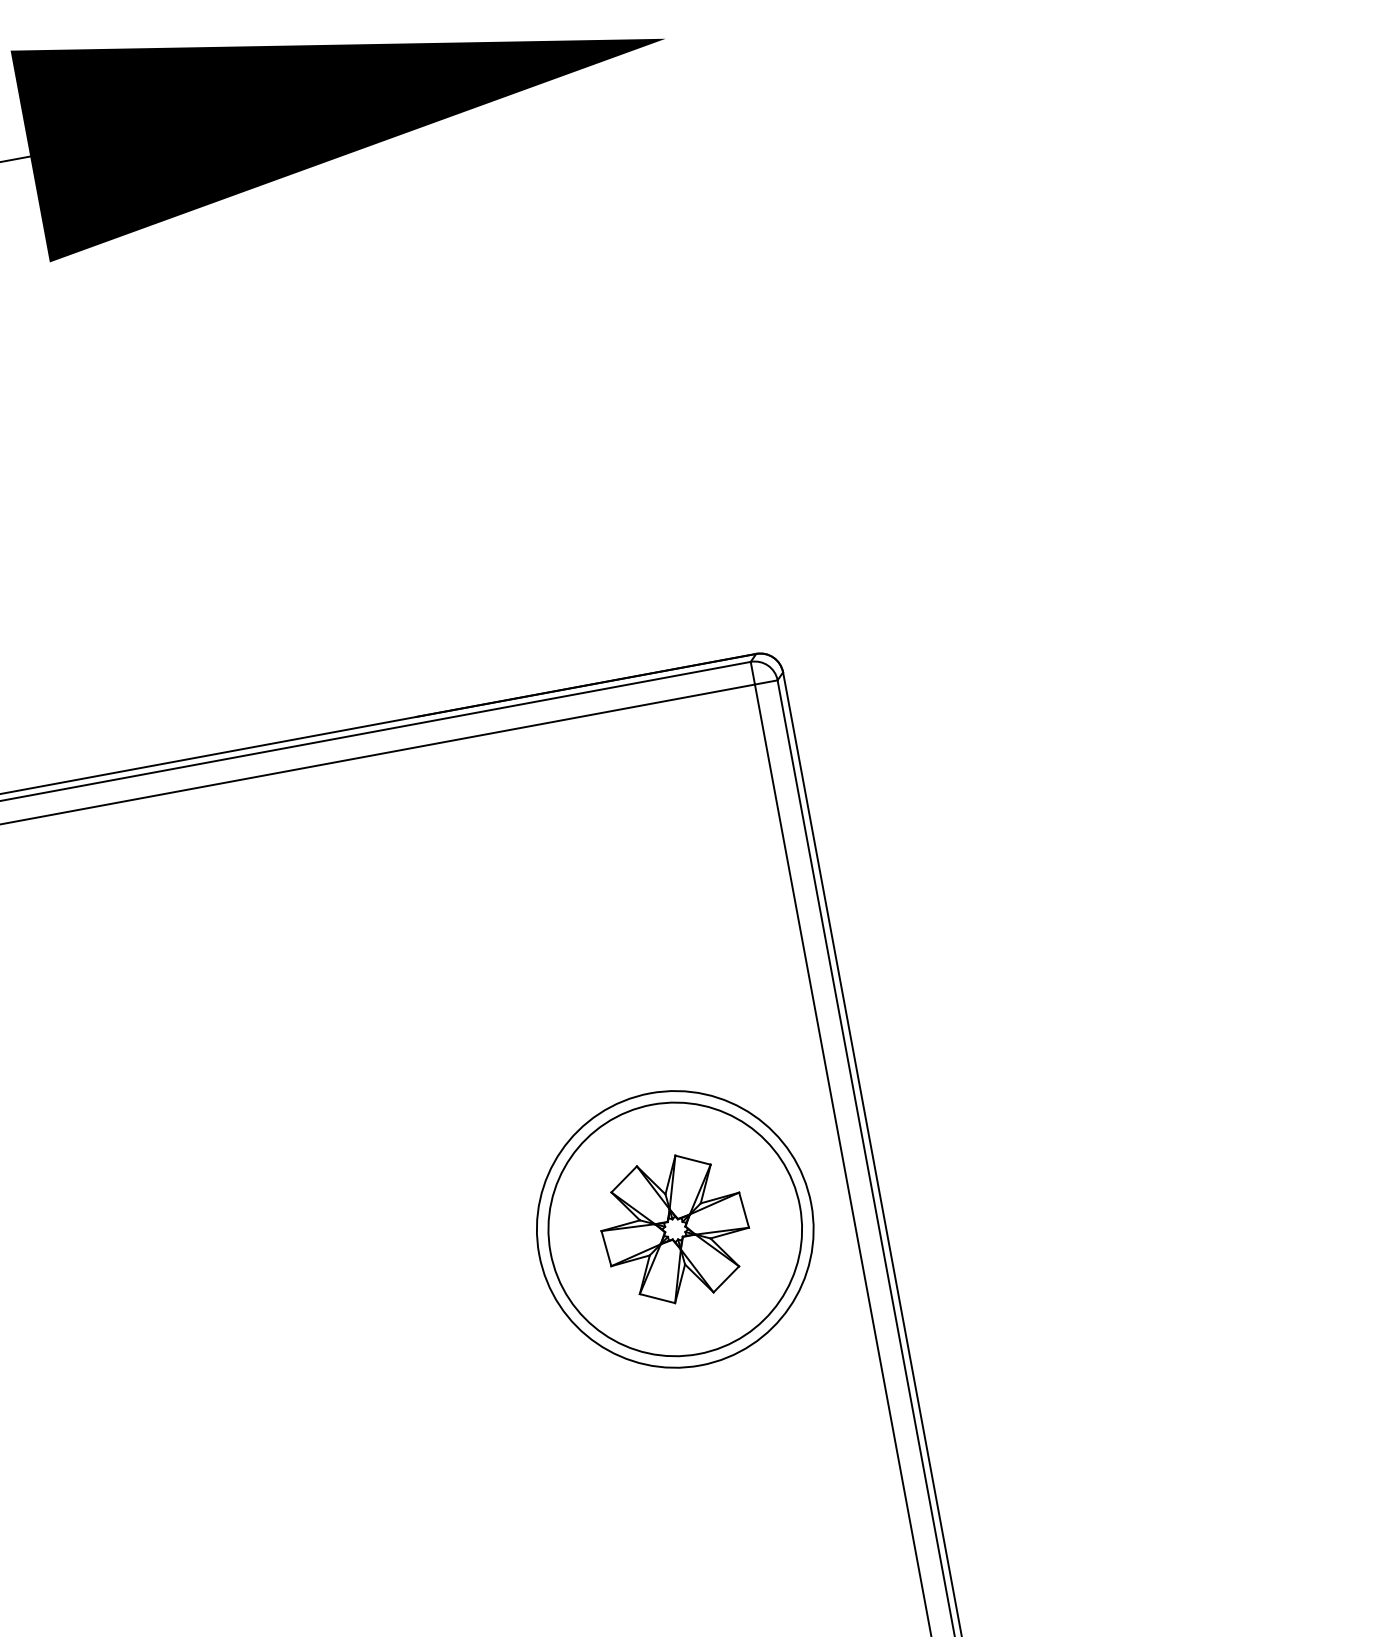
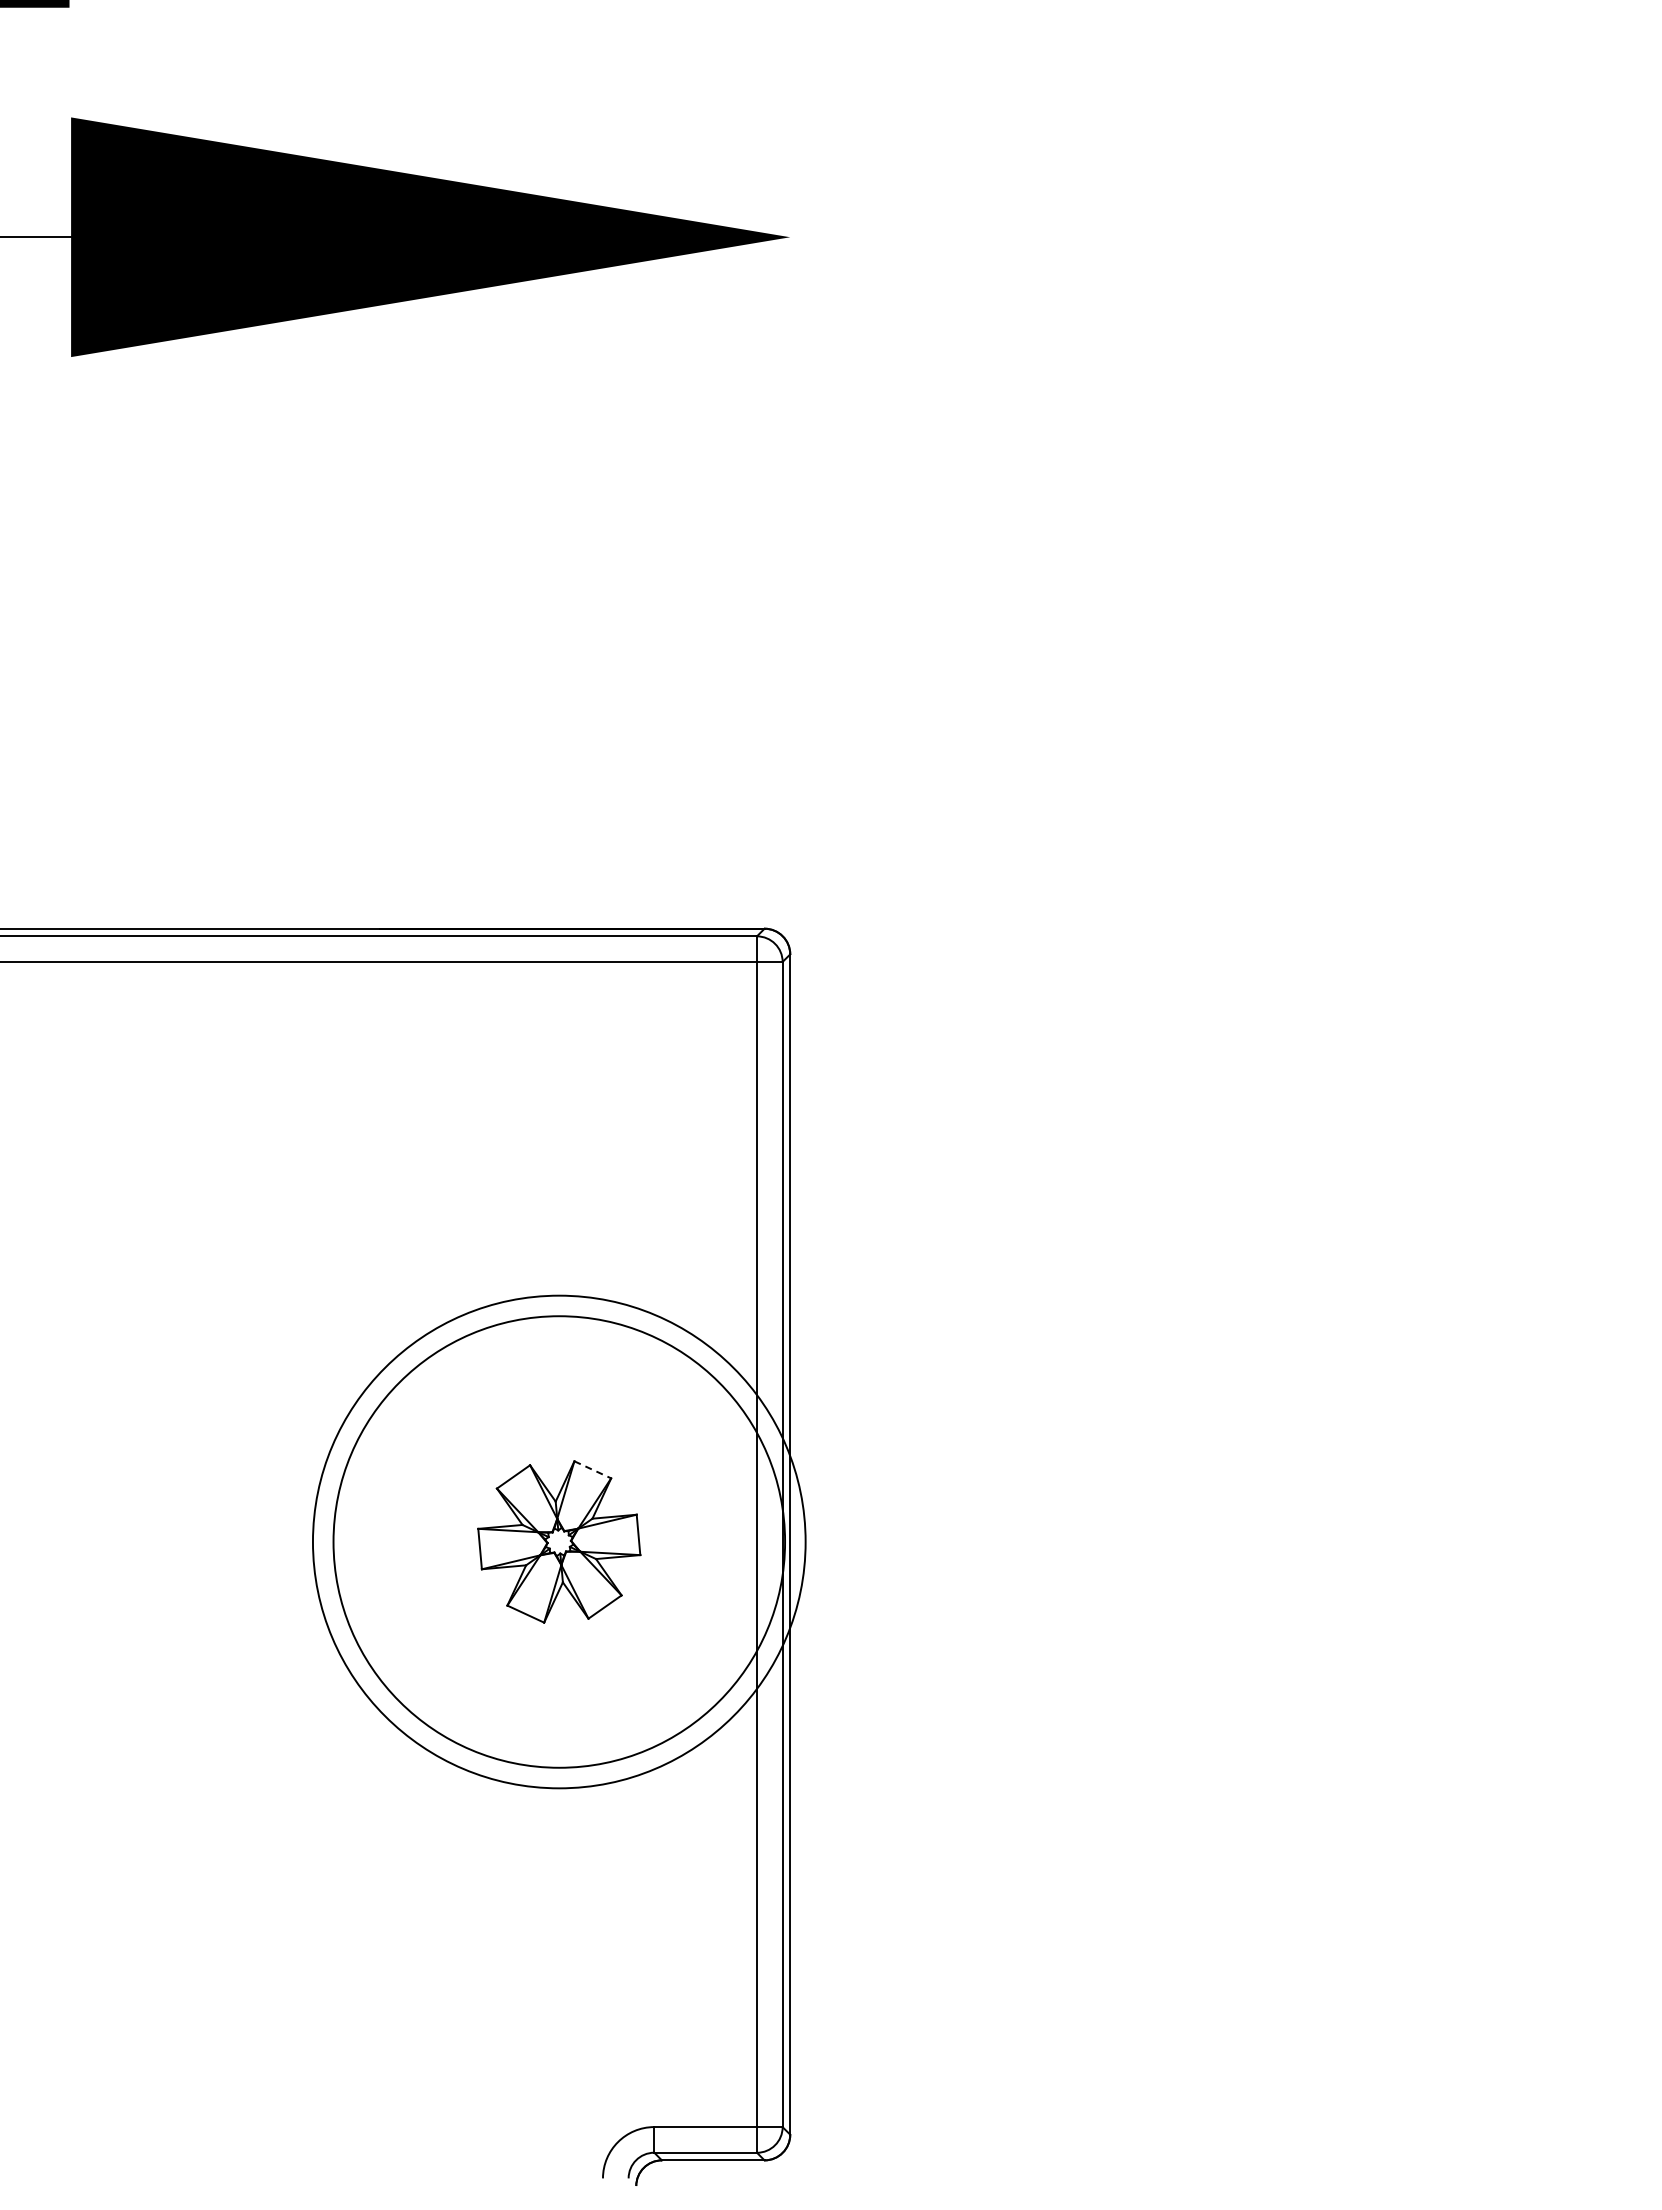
line: (693, 1160) -> (593, 1470), solid -> dashed
circle: (675, 1228) -> (559, 1541), size x1.6
circle: (675, 1228) -> (559, 1541), size x1.6

